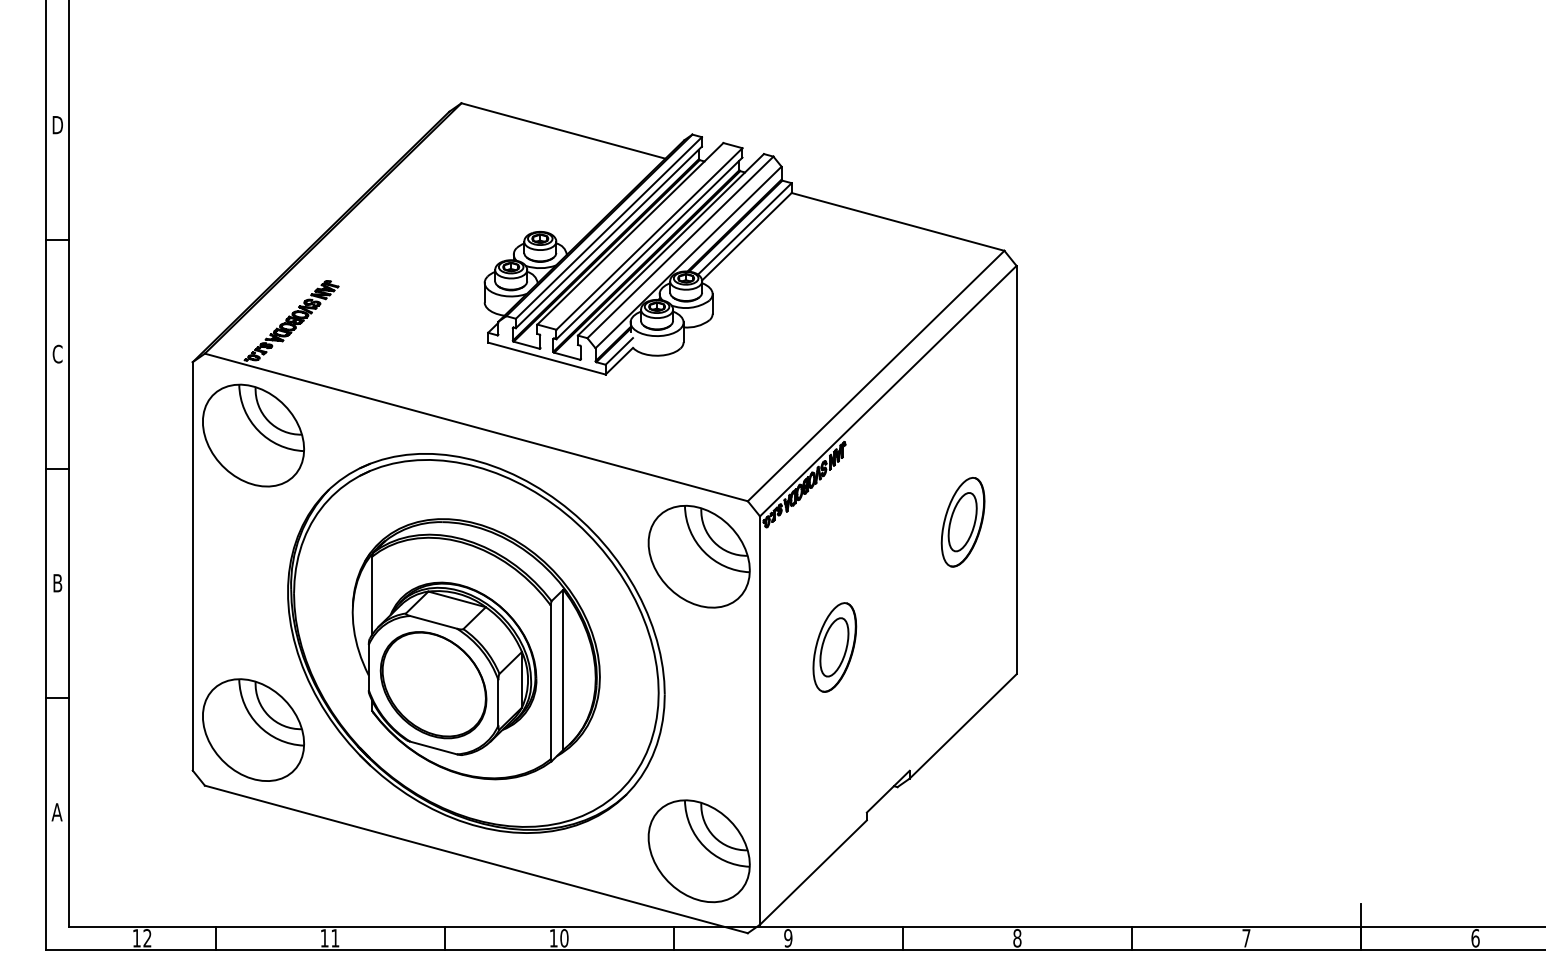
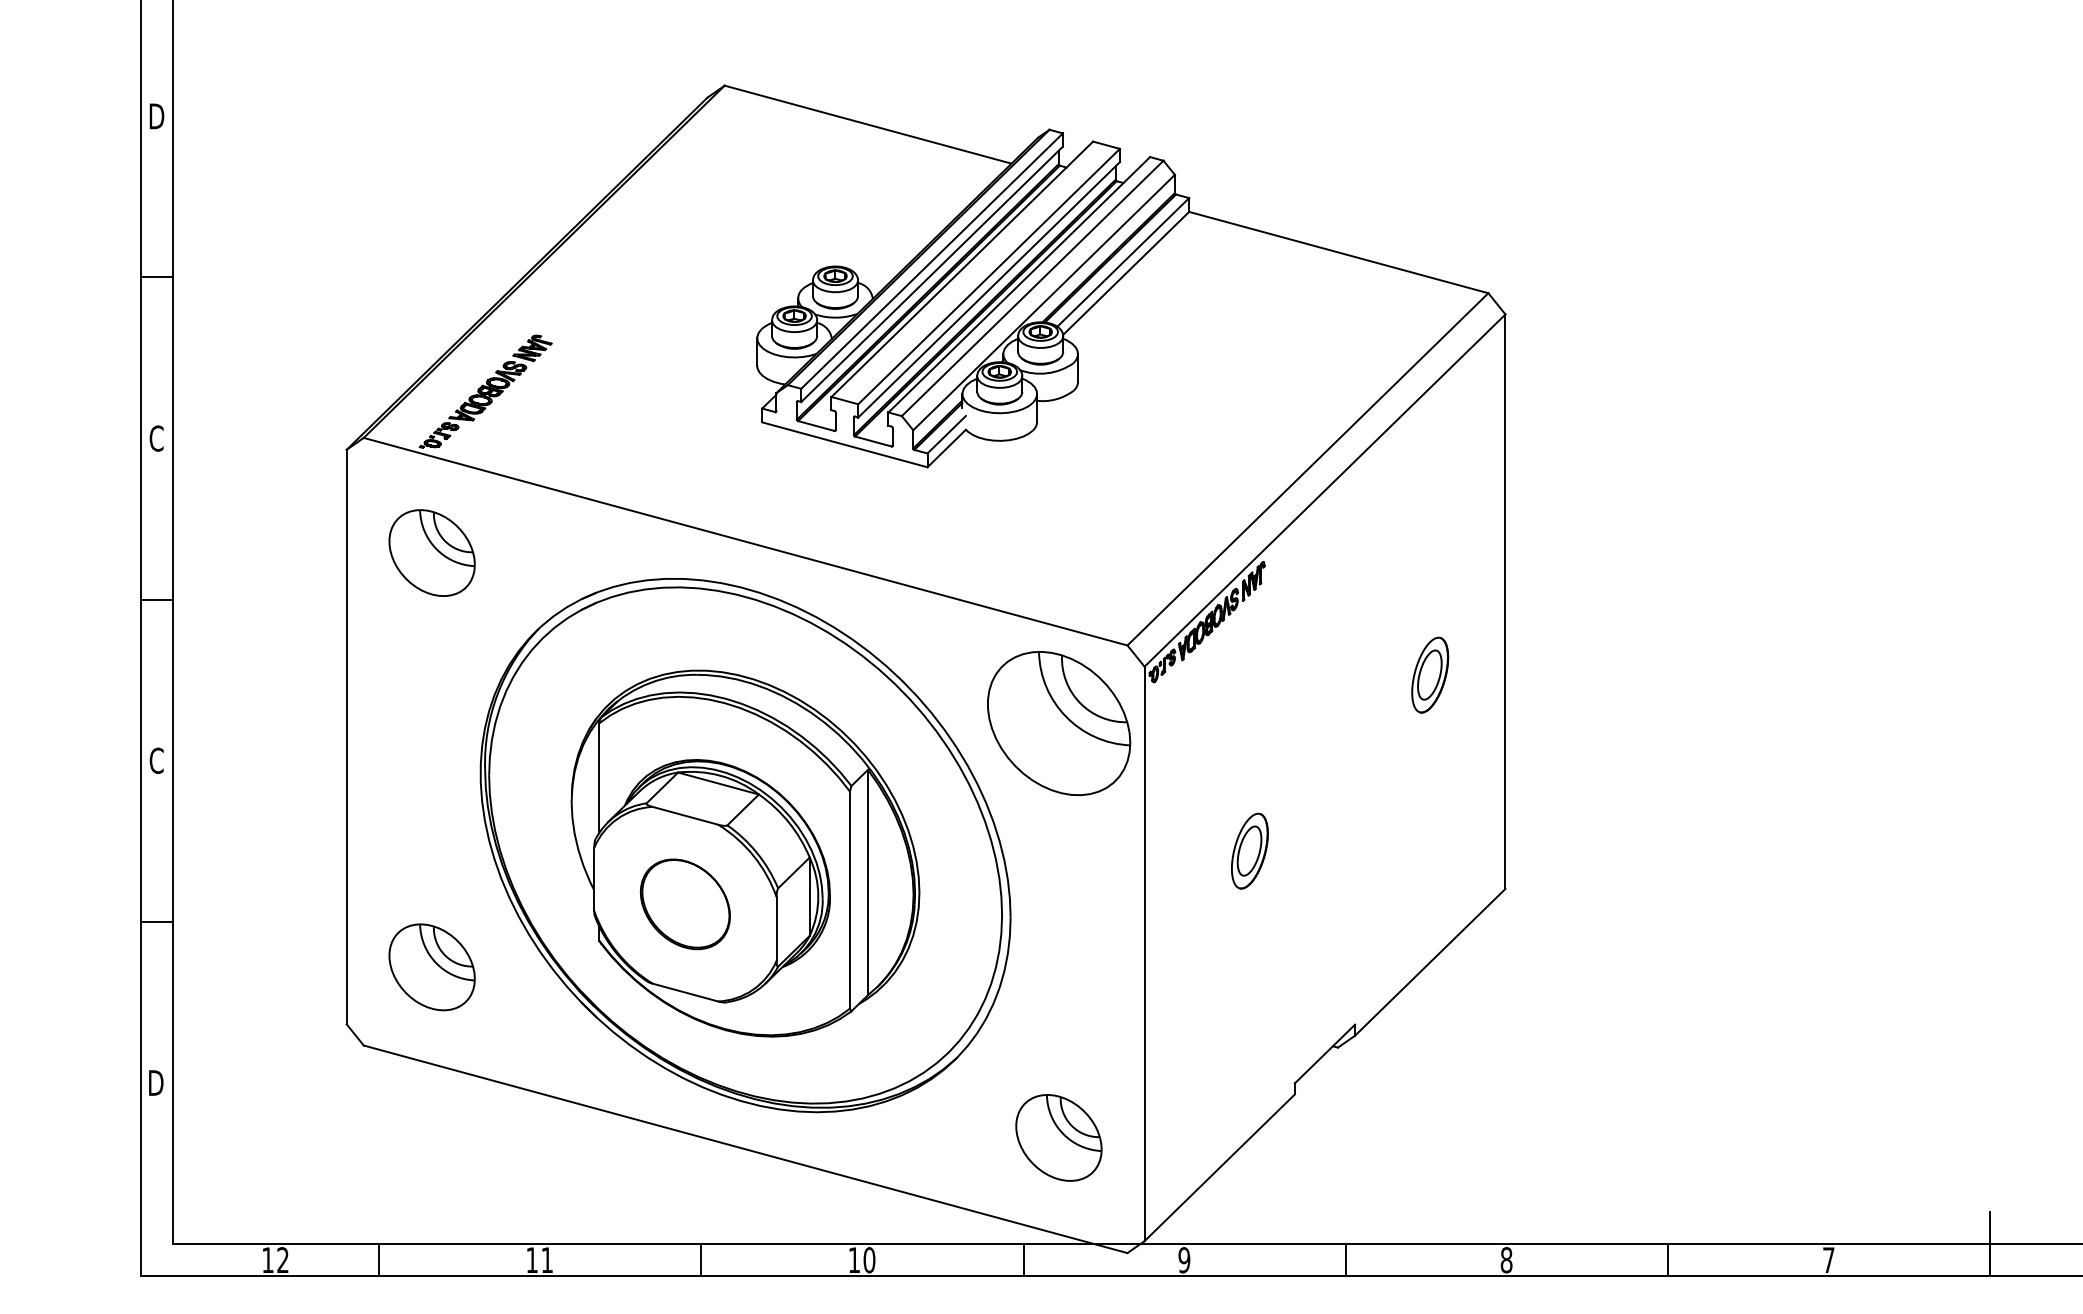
part: (253, 435) -> (432, 552), size x0.6
part: (962, 522) -> (1429, 675), size x0.6
text: (57, 582) -> (156, 759), B -> C
part: (834, 647) -> (1249, 851), size x0.6
part: (433, 685) -> (685, 904), size x0.6
part: (253, 729) -> (432, 966), size x0.6
text: (56, 812) -> (155, 1083), A -> D
part: (698, 851) -> (1058, 1138), size x0.6

